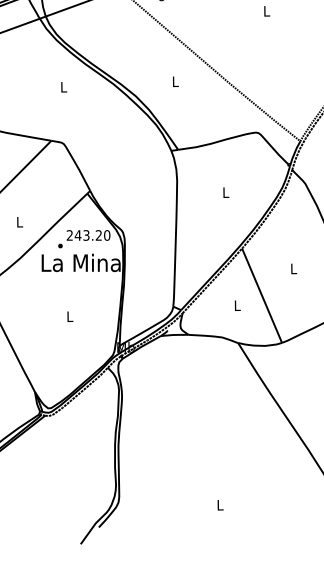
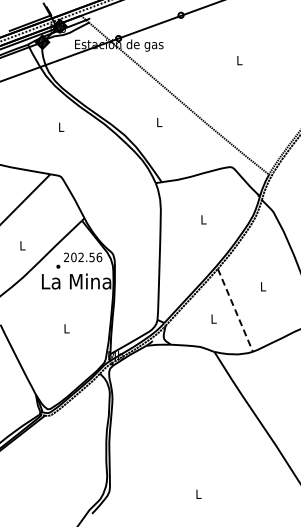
text: (92, 235) -> (86, 257), 243.20 -> 202.56
line: (262, 295) -> (235, 310), solid -> dashed

